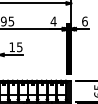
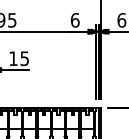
text: (53, 21) -> (74, 20), 4 -> 6

